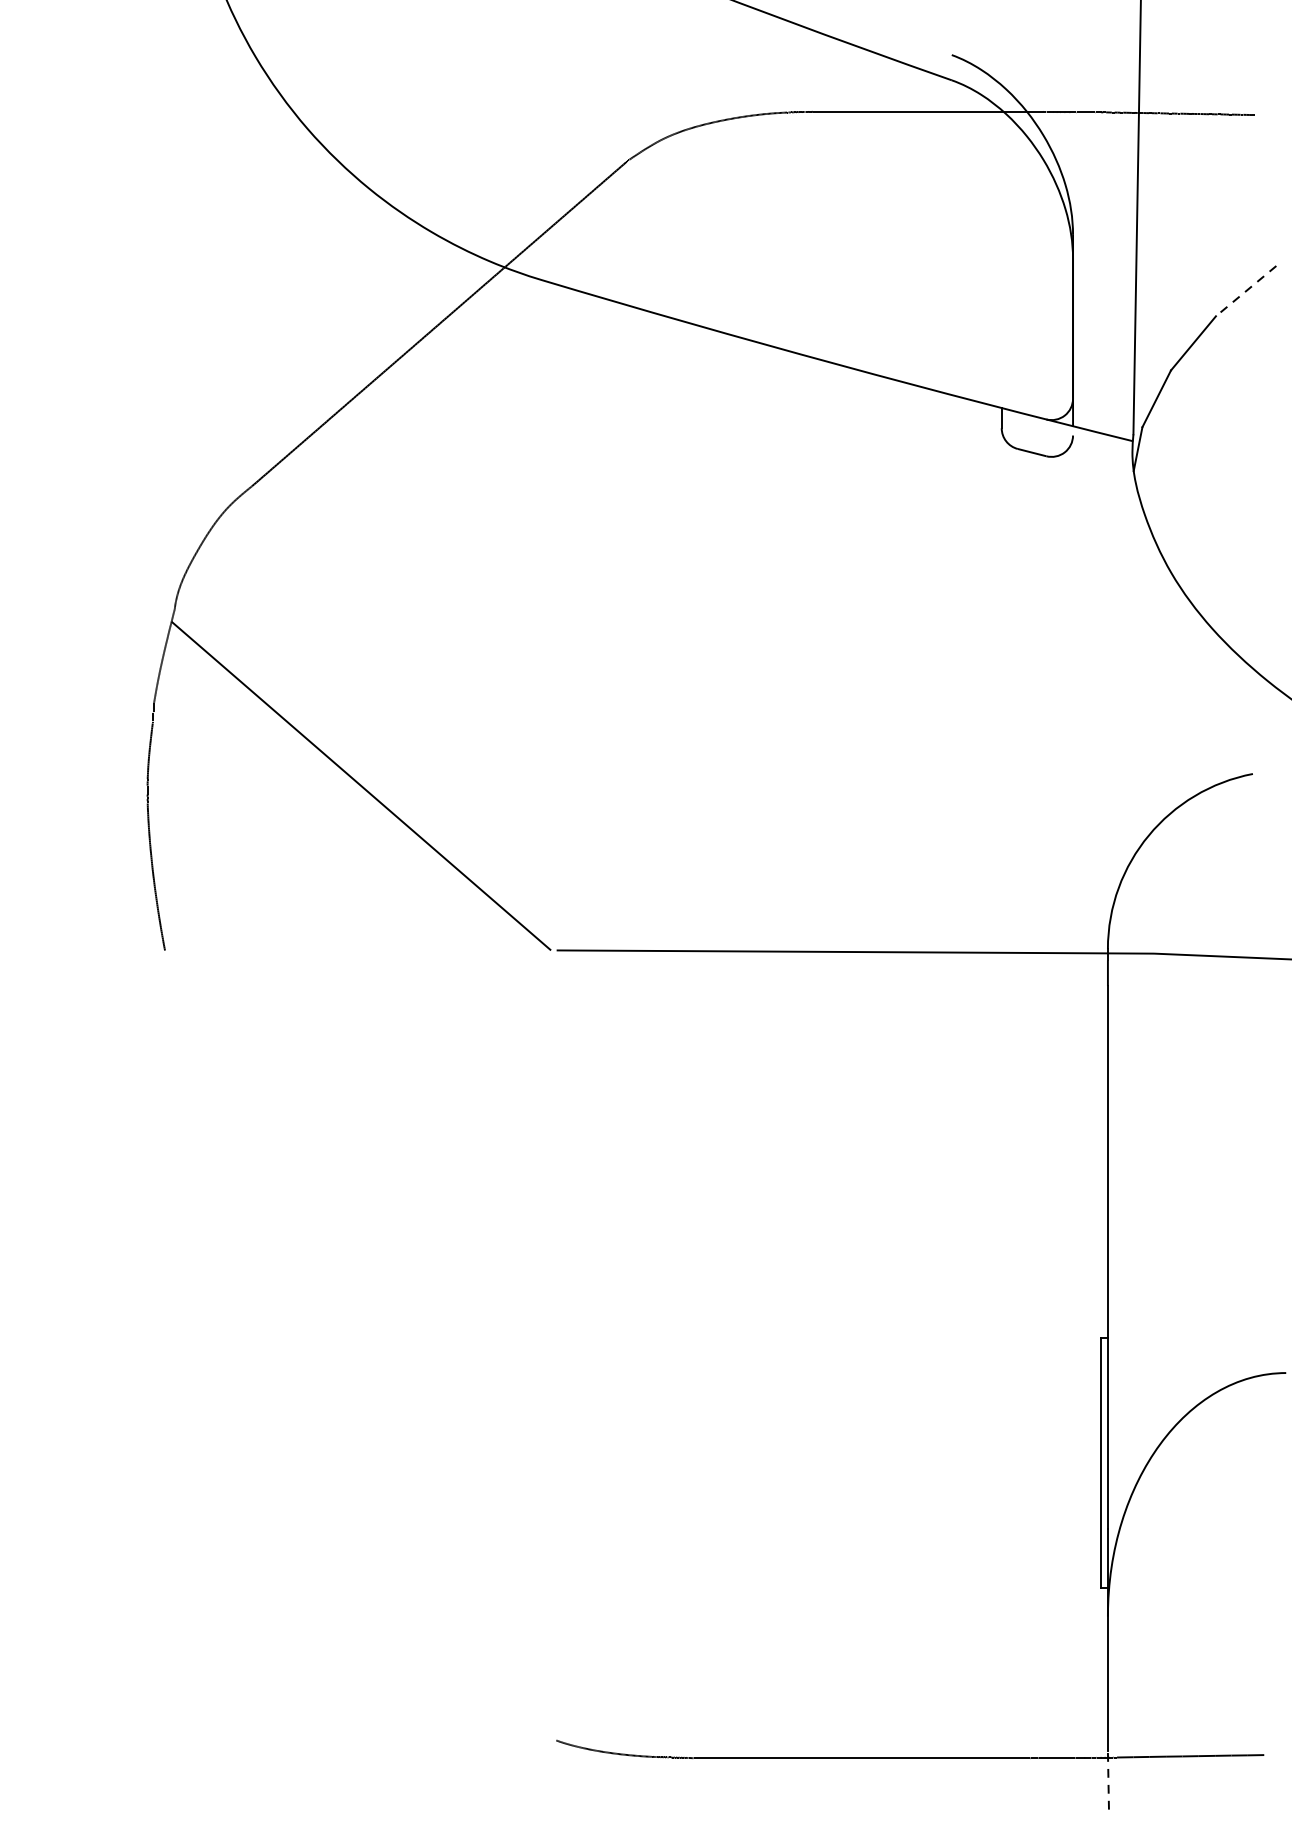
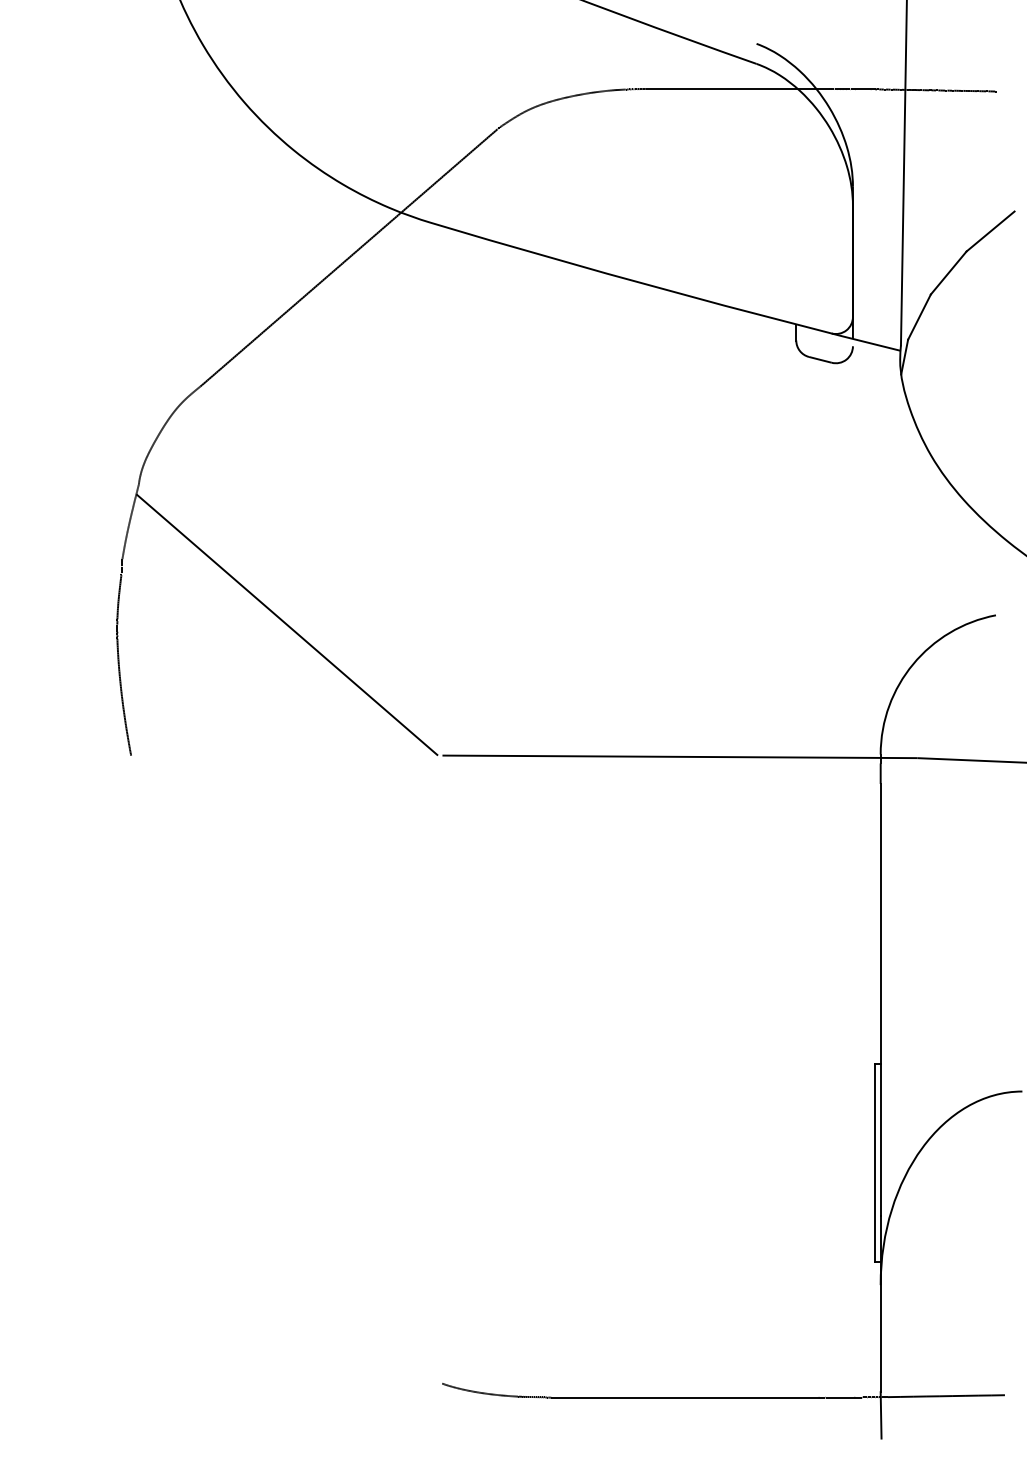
line: (1246, 291) -> (990, 231), dashed -> solid
line: (1108, 1779) -> (881, 1414), dashed -> solid

